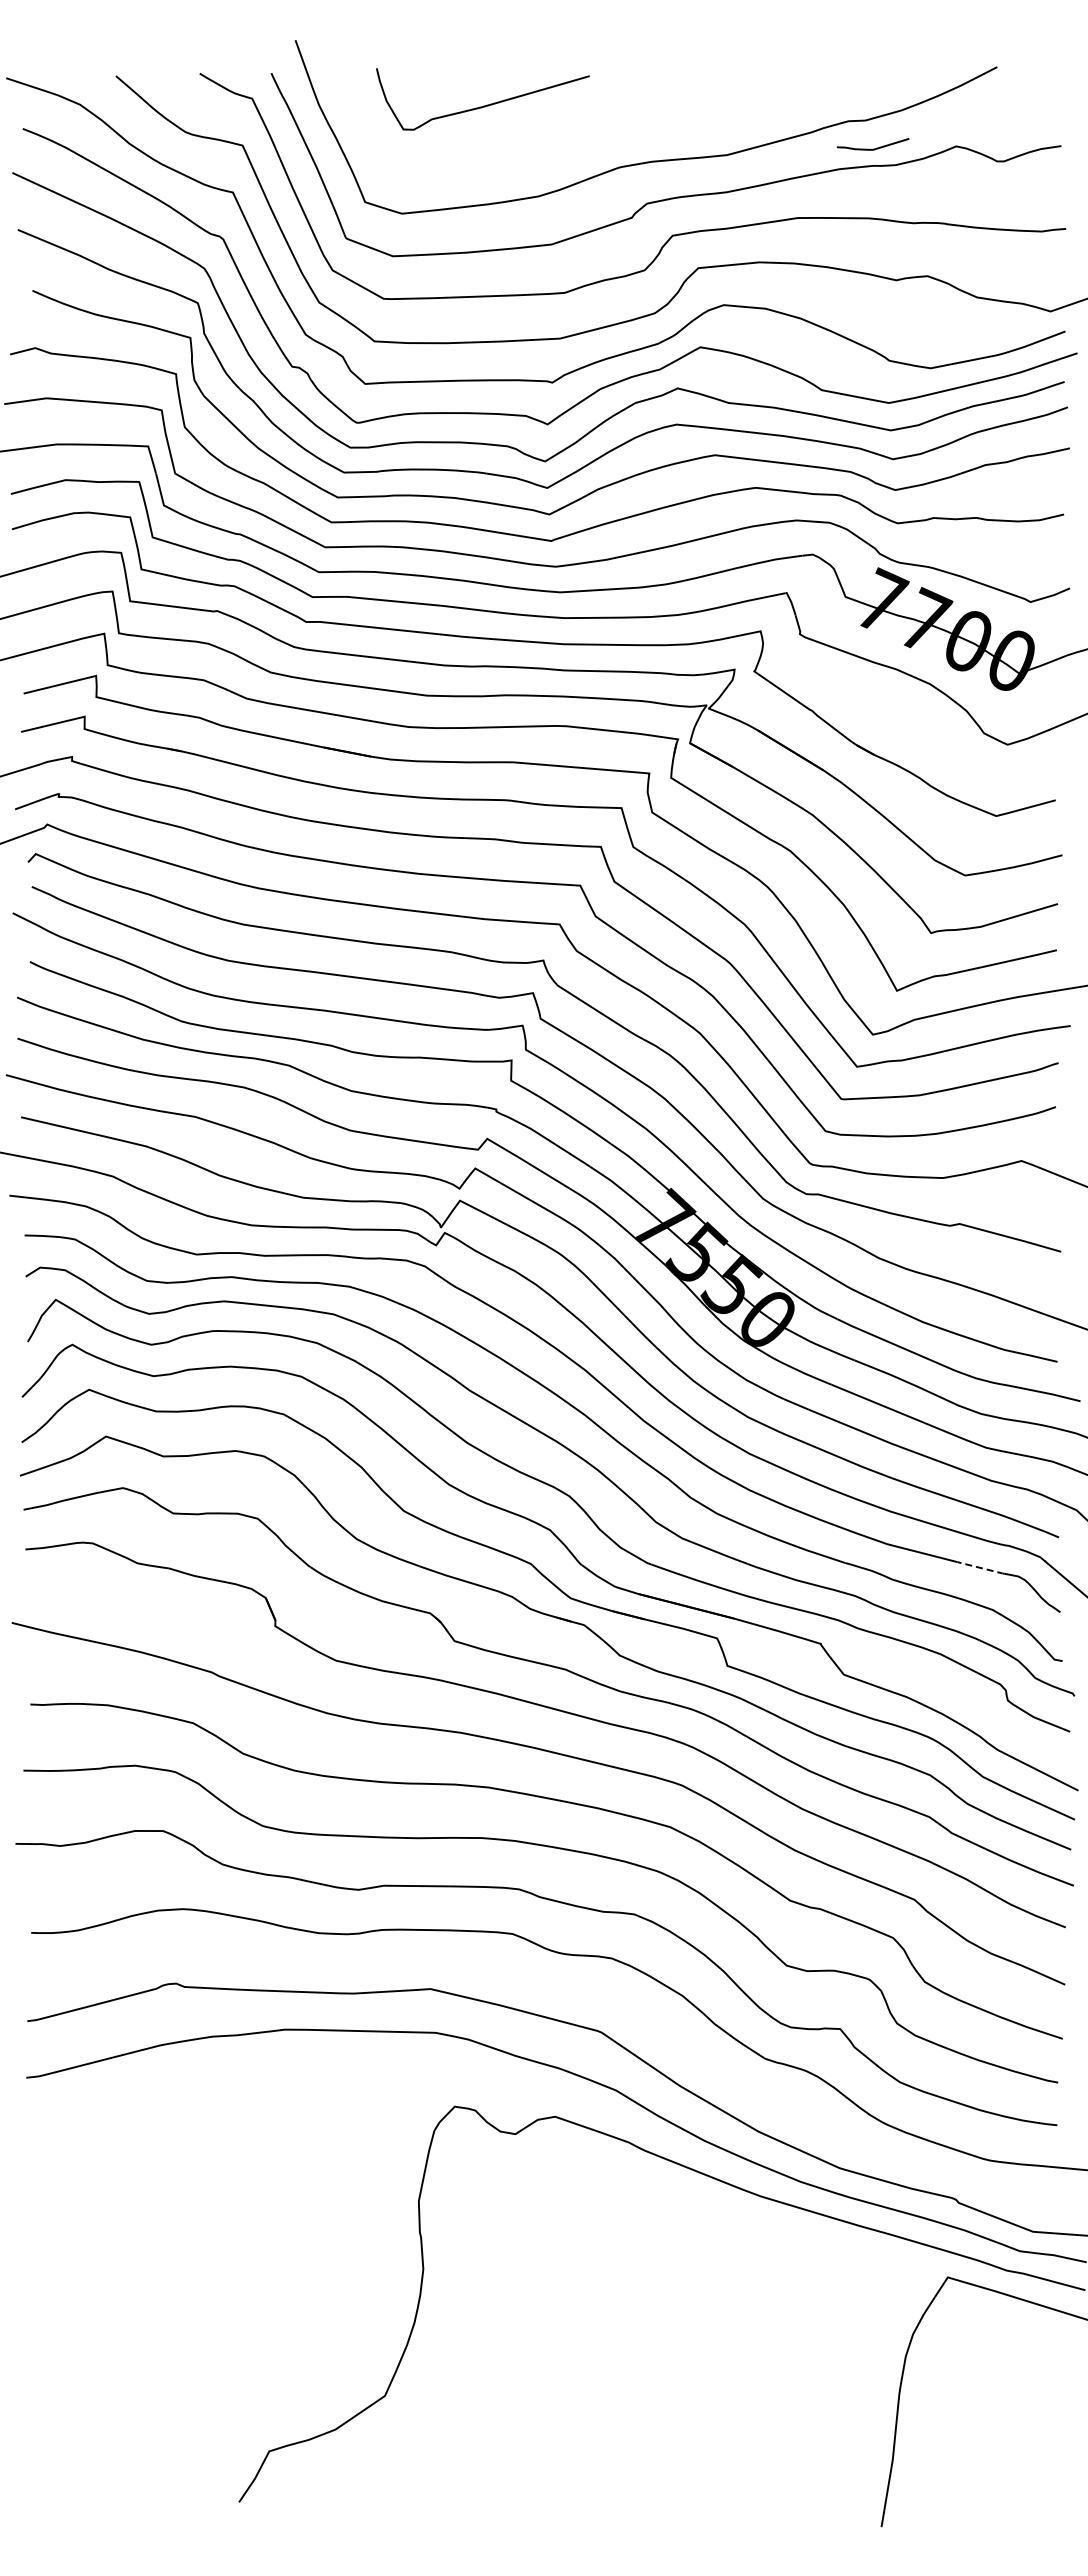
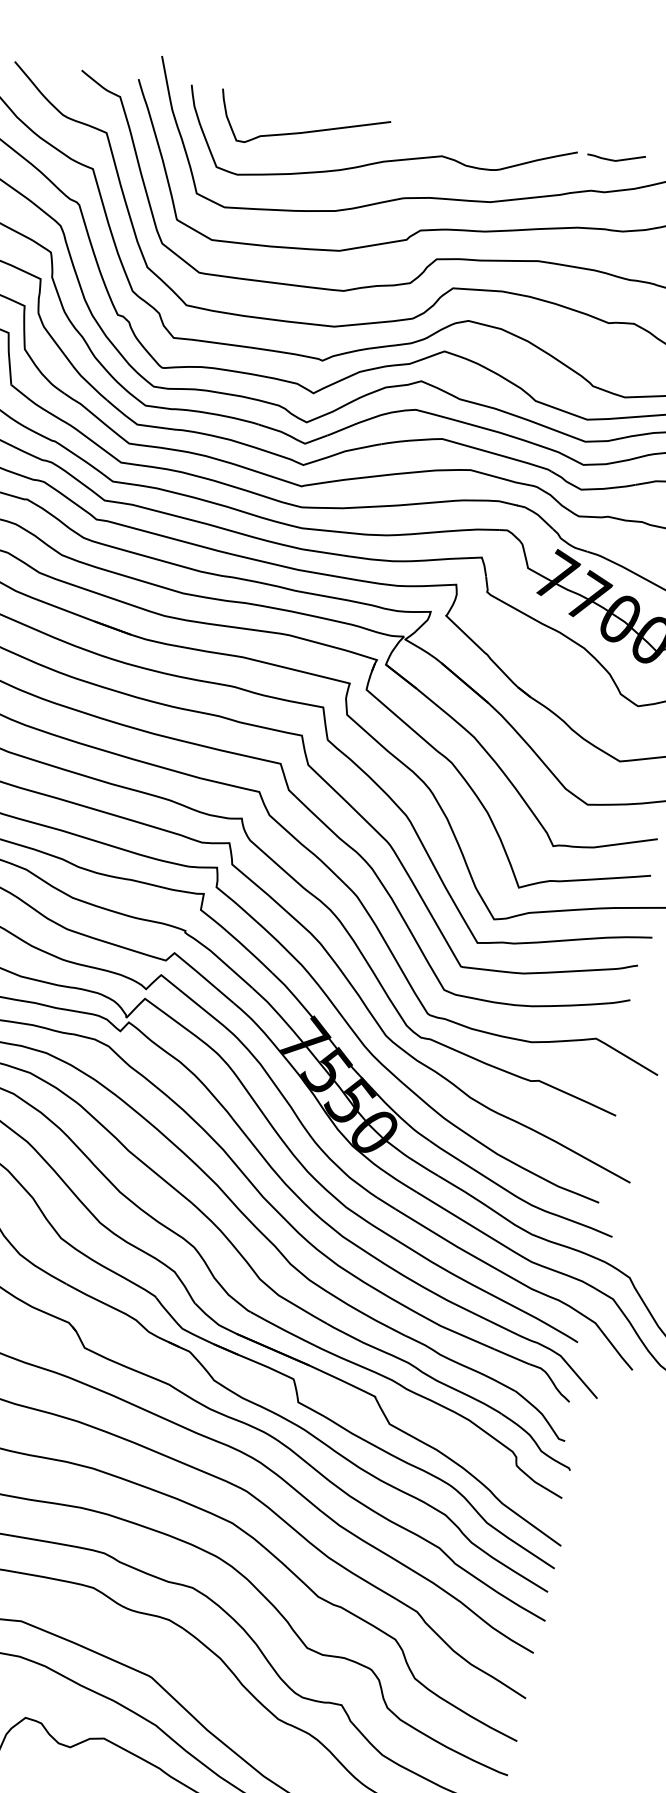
curve: (581, 127) -> (378, 161), added
curve: (873, 148) -> (616, 159), moved
line: (980, 1567) -> (511, 1356), dashed -> solid

